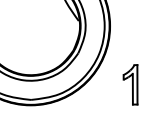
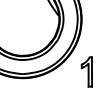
part: (130, 84) -> (86, 71), moved

